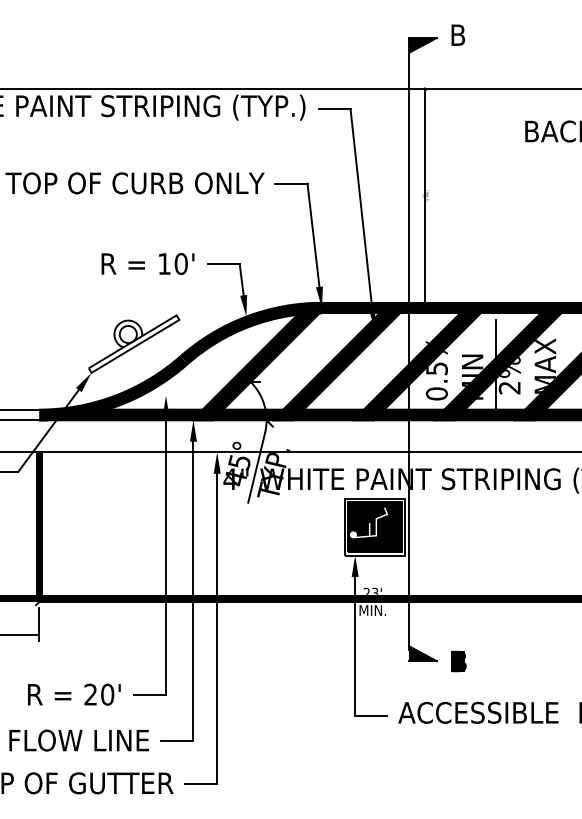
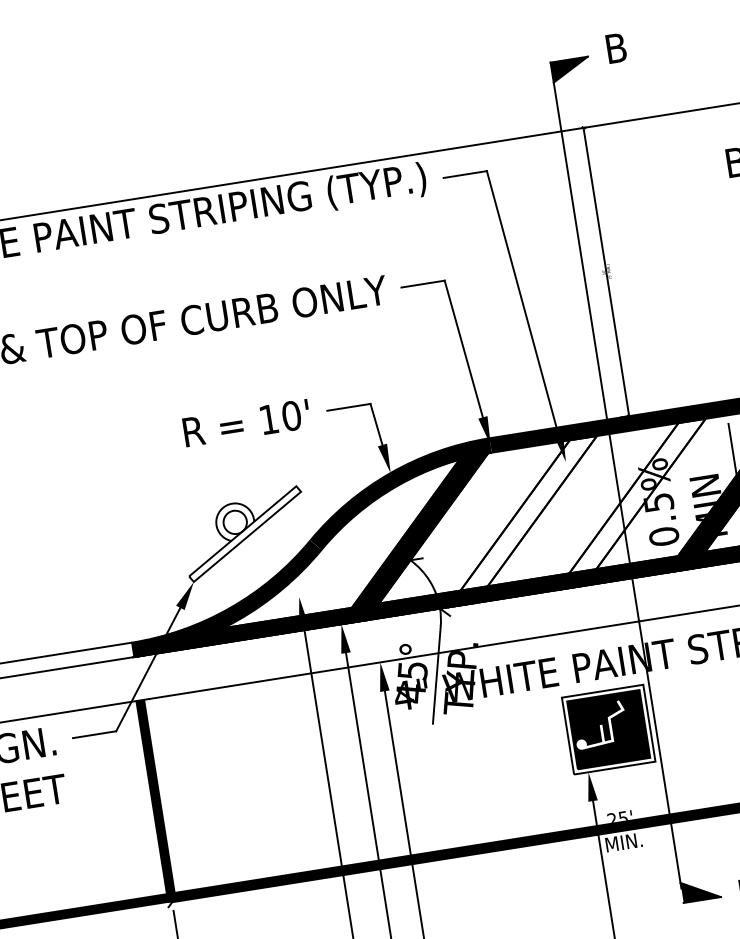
fill: (335, 366) -> (521, 521), removed
fill: (416, 366) -> (630, 504), removed
text: (375, 590) -> (623, 814), 23' -> 25'

